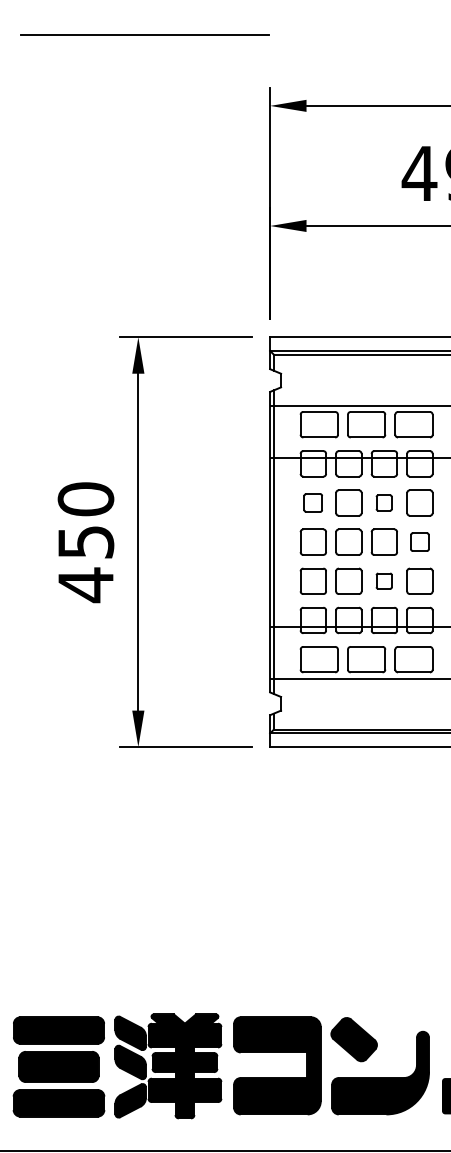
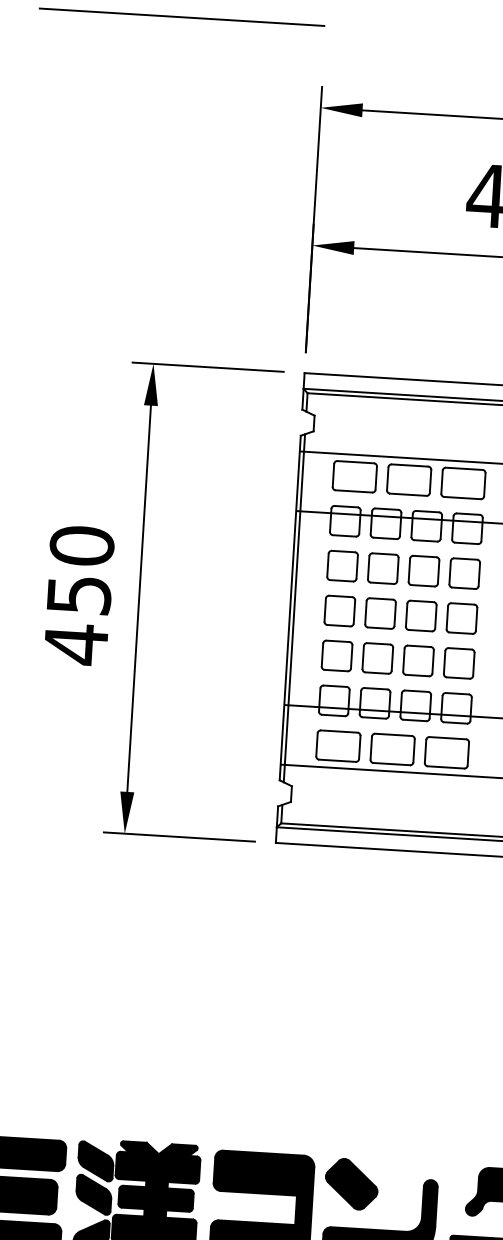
part: (312, 502) -> (341, 565), size x1.43
part: (383, 502) -> (423, 570), size x1.67
part: (419, 541) -> (461, 617), size x1.43
part: (383, 580) -> (417, 659), size x1.67

